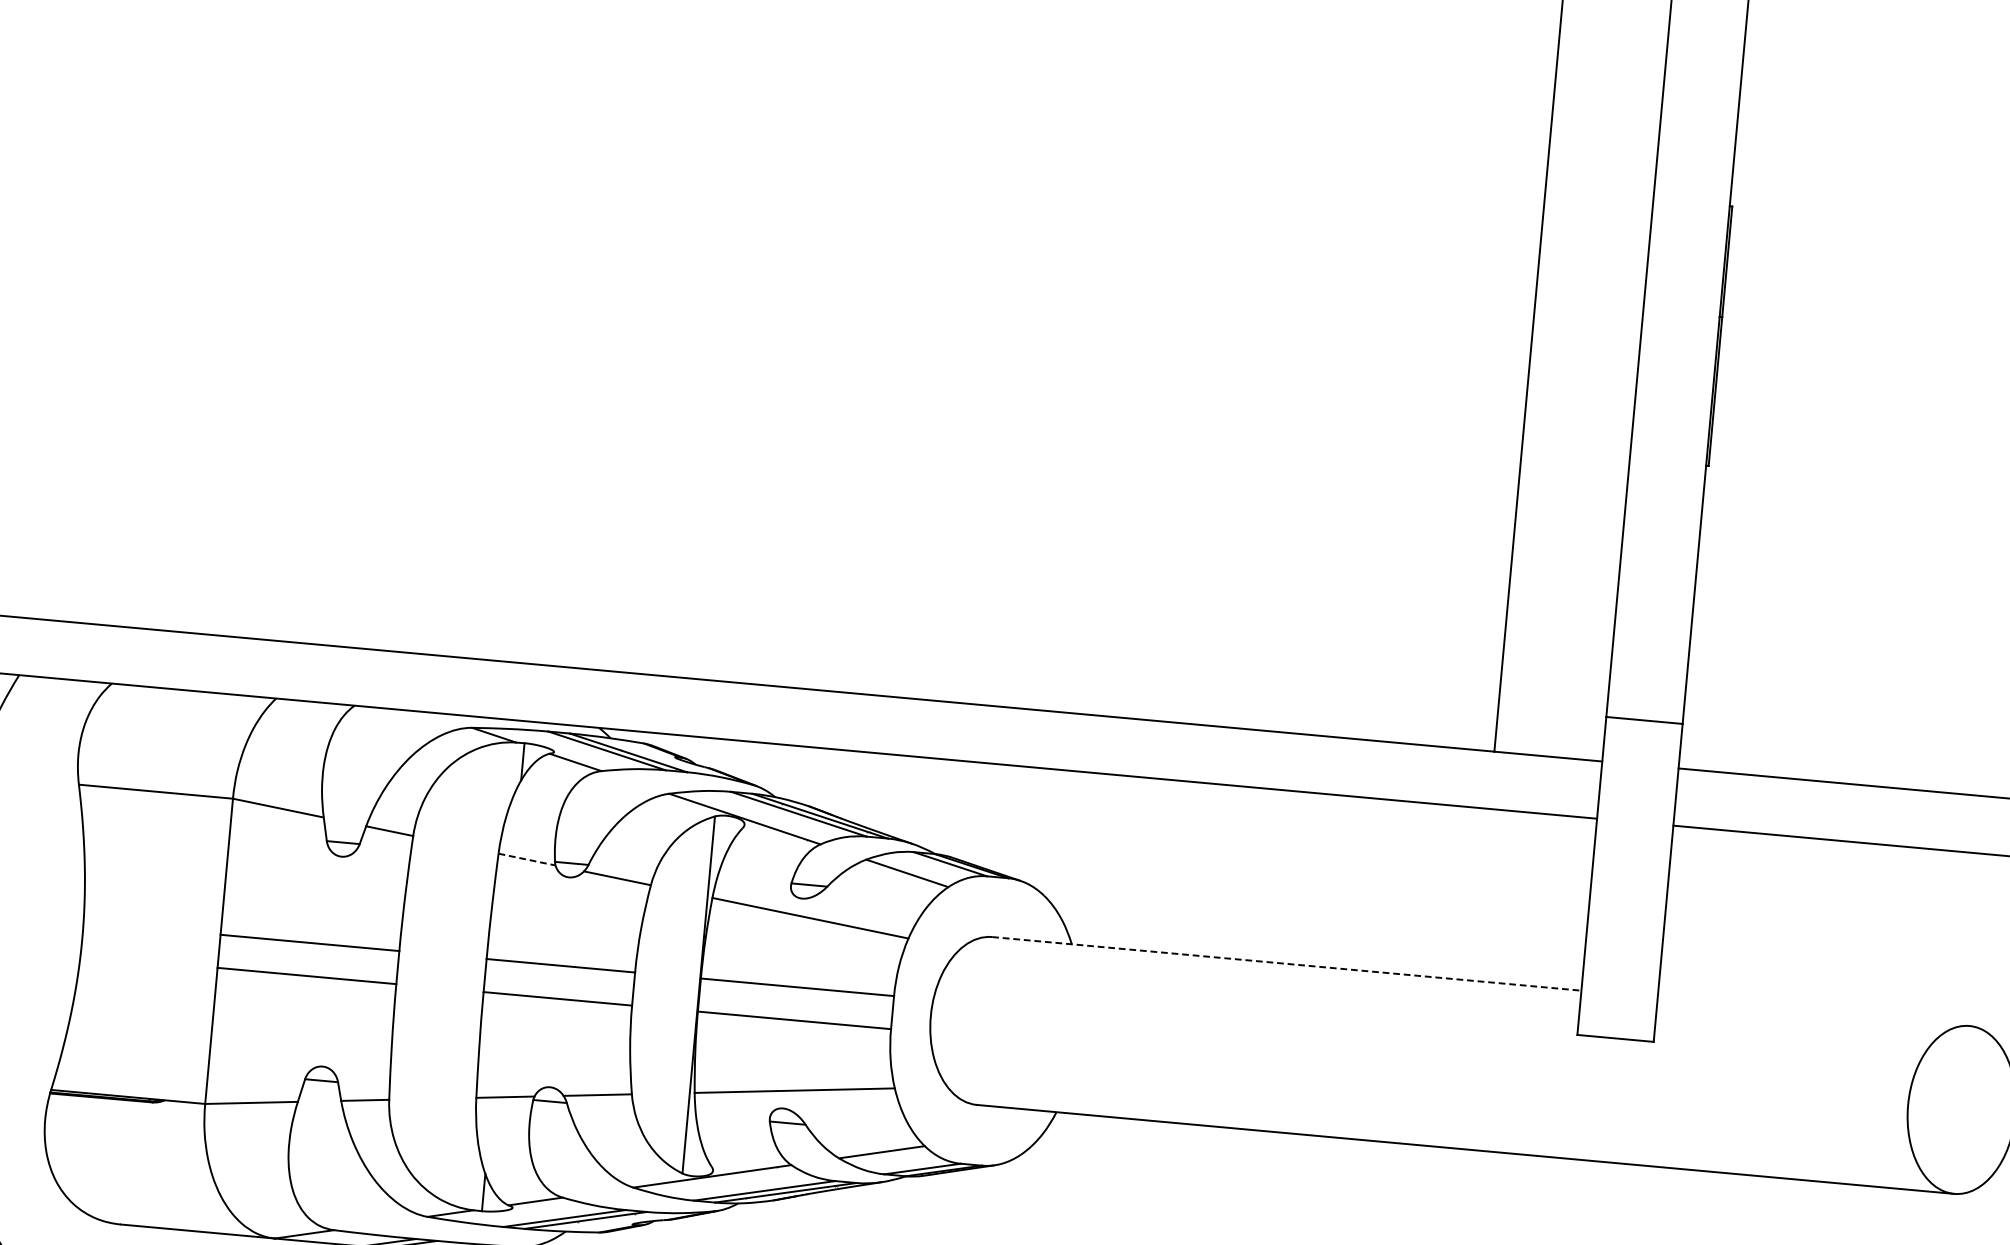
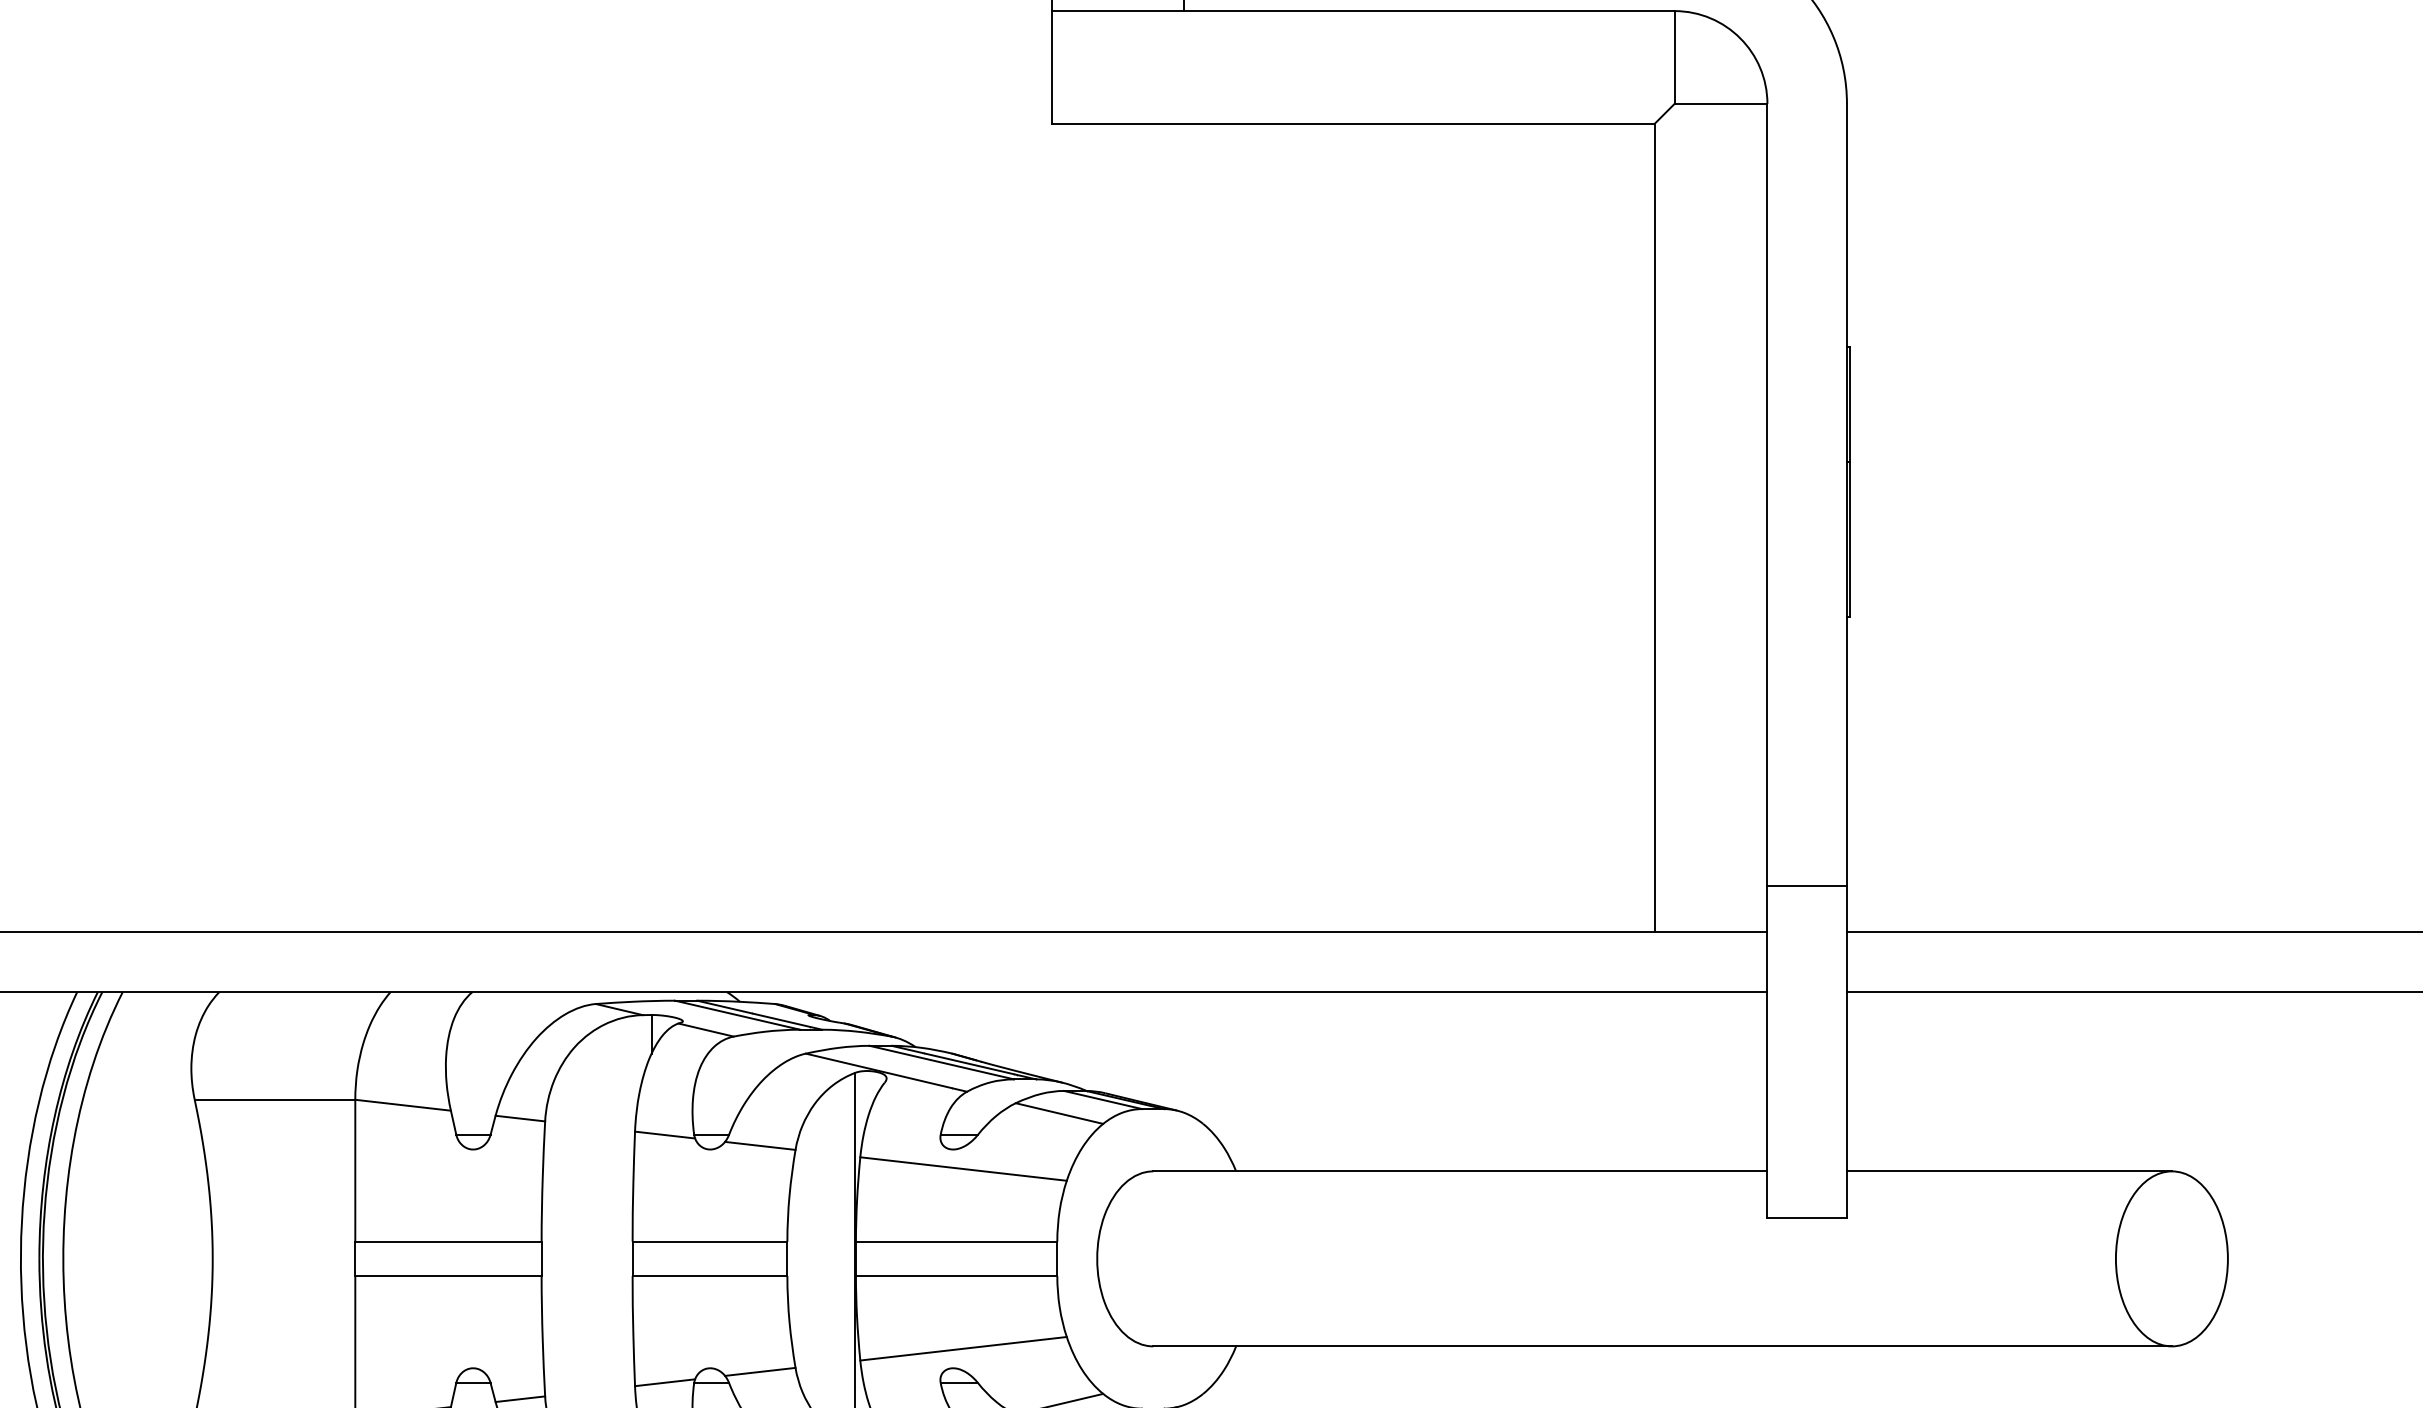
line: (527, 860) -> (665, 1135), dashed -> solid
line: (1286, 963) -> (1460, 1171), dashed -> solid
line: (1812, 1011) -> (2008, 1171), added

